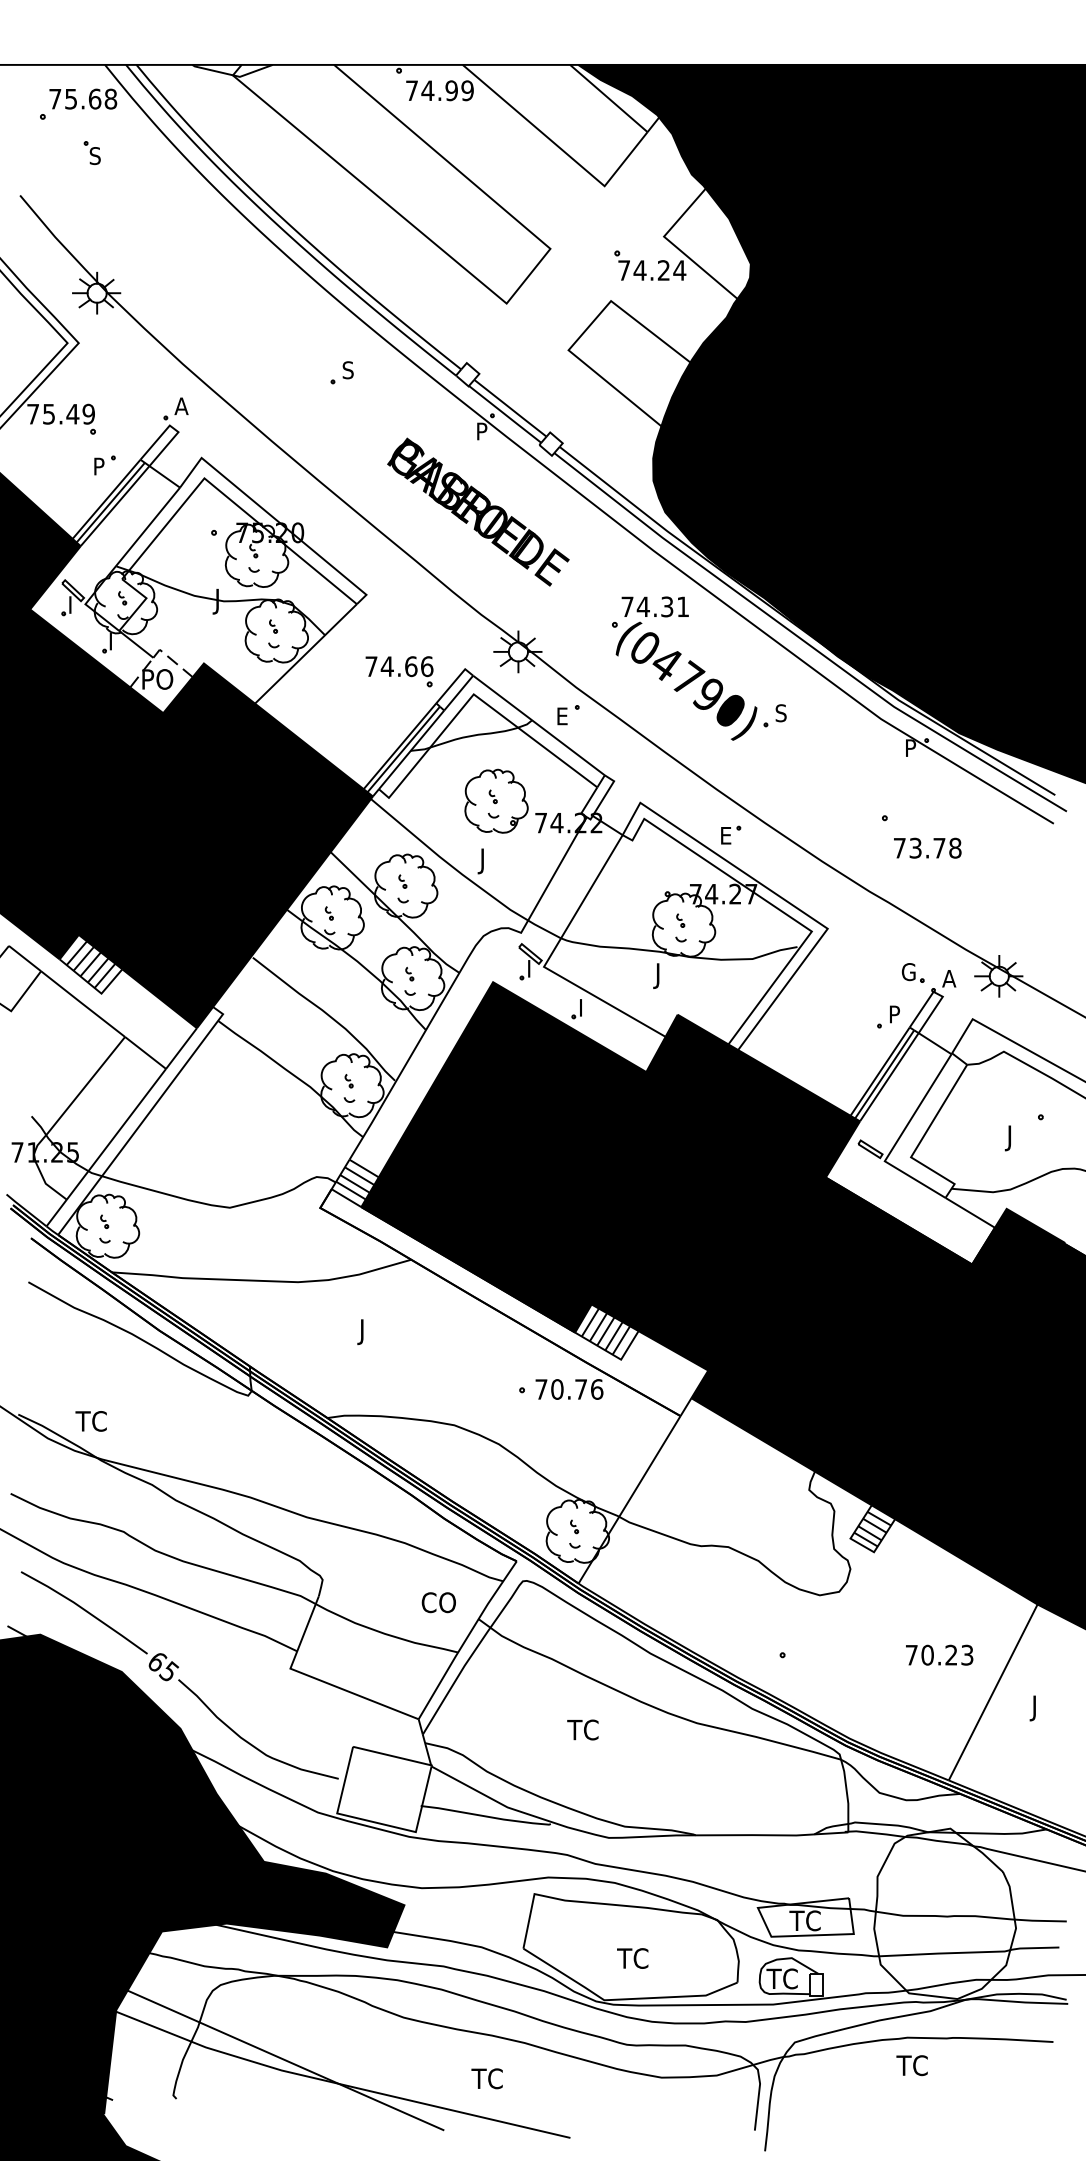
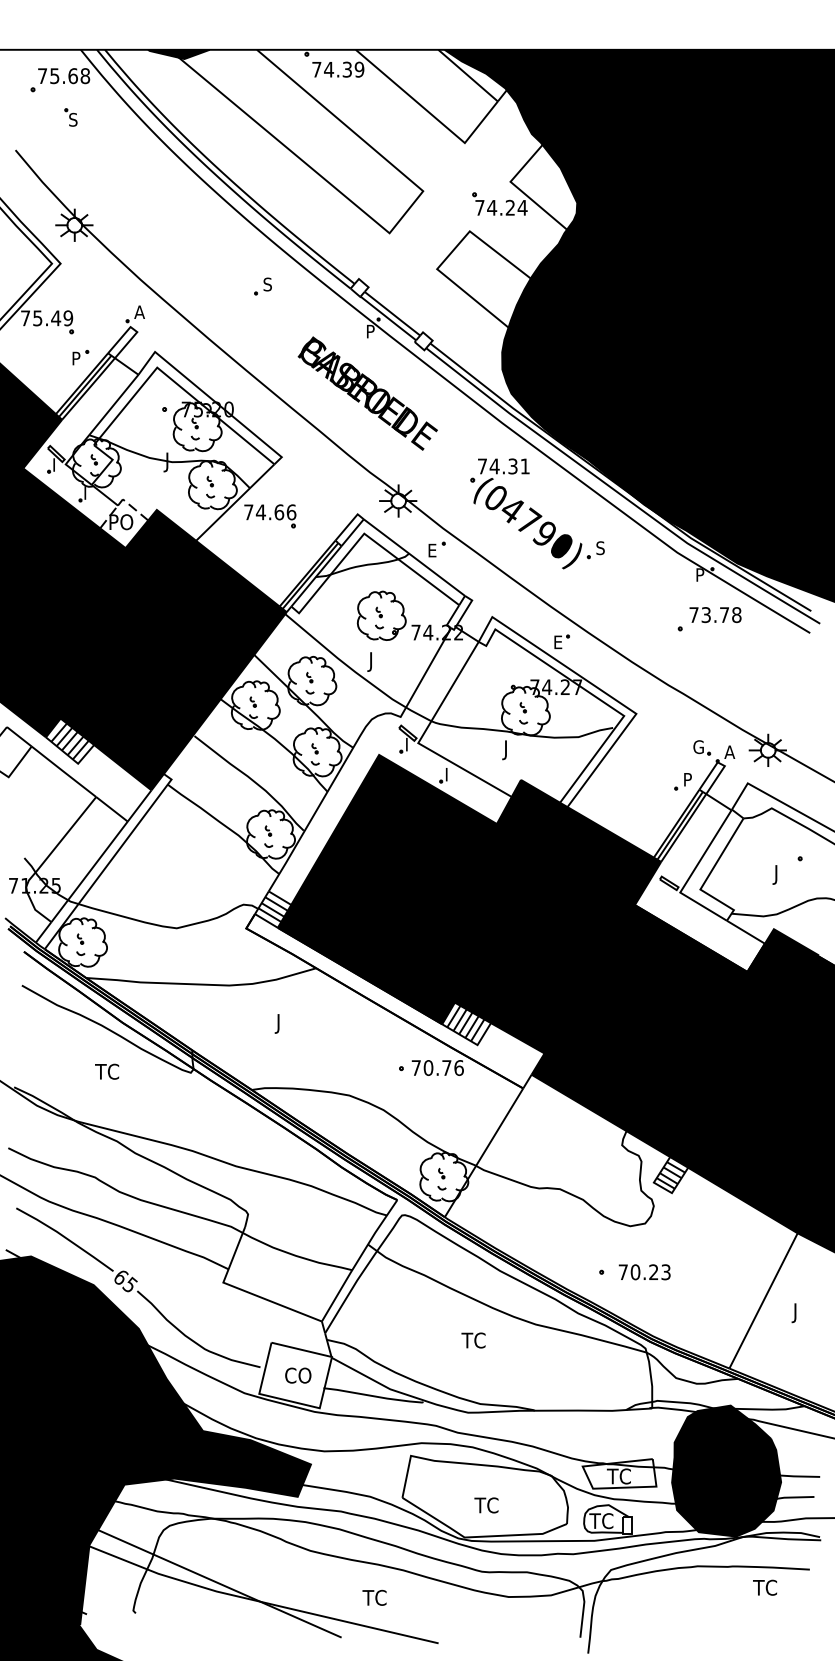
fill: (232, 70) -> (178, 54), added
text: (451, 90) -> (347, 69), 74.99 -> 74.39
part: (399, 671) -> (270, 516), moved
text: (927, 847) -> (715, 614), moved
text: (90, 1421) -> (106, 1071), moved
text: (438, 1602) -> (297, 1375), moved
text: (939, 1654) -> (644, 1271), moved
text: (582, 1729) -> (473, 1340), moved
fill: (945, 1913) -> (726, 1470), added
text: (911, 2065) -> (764, 1587), moved

